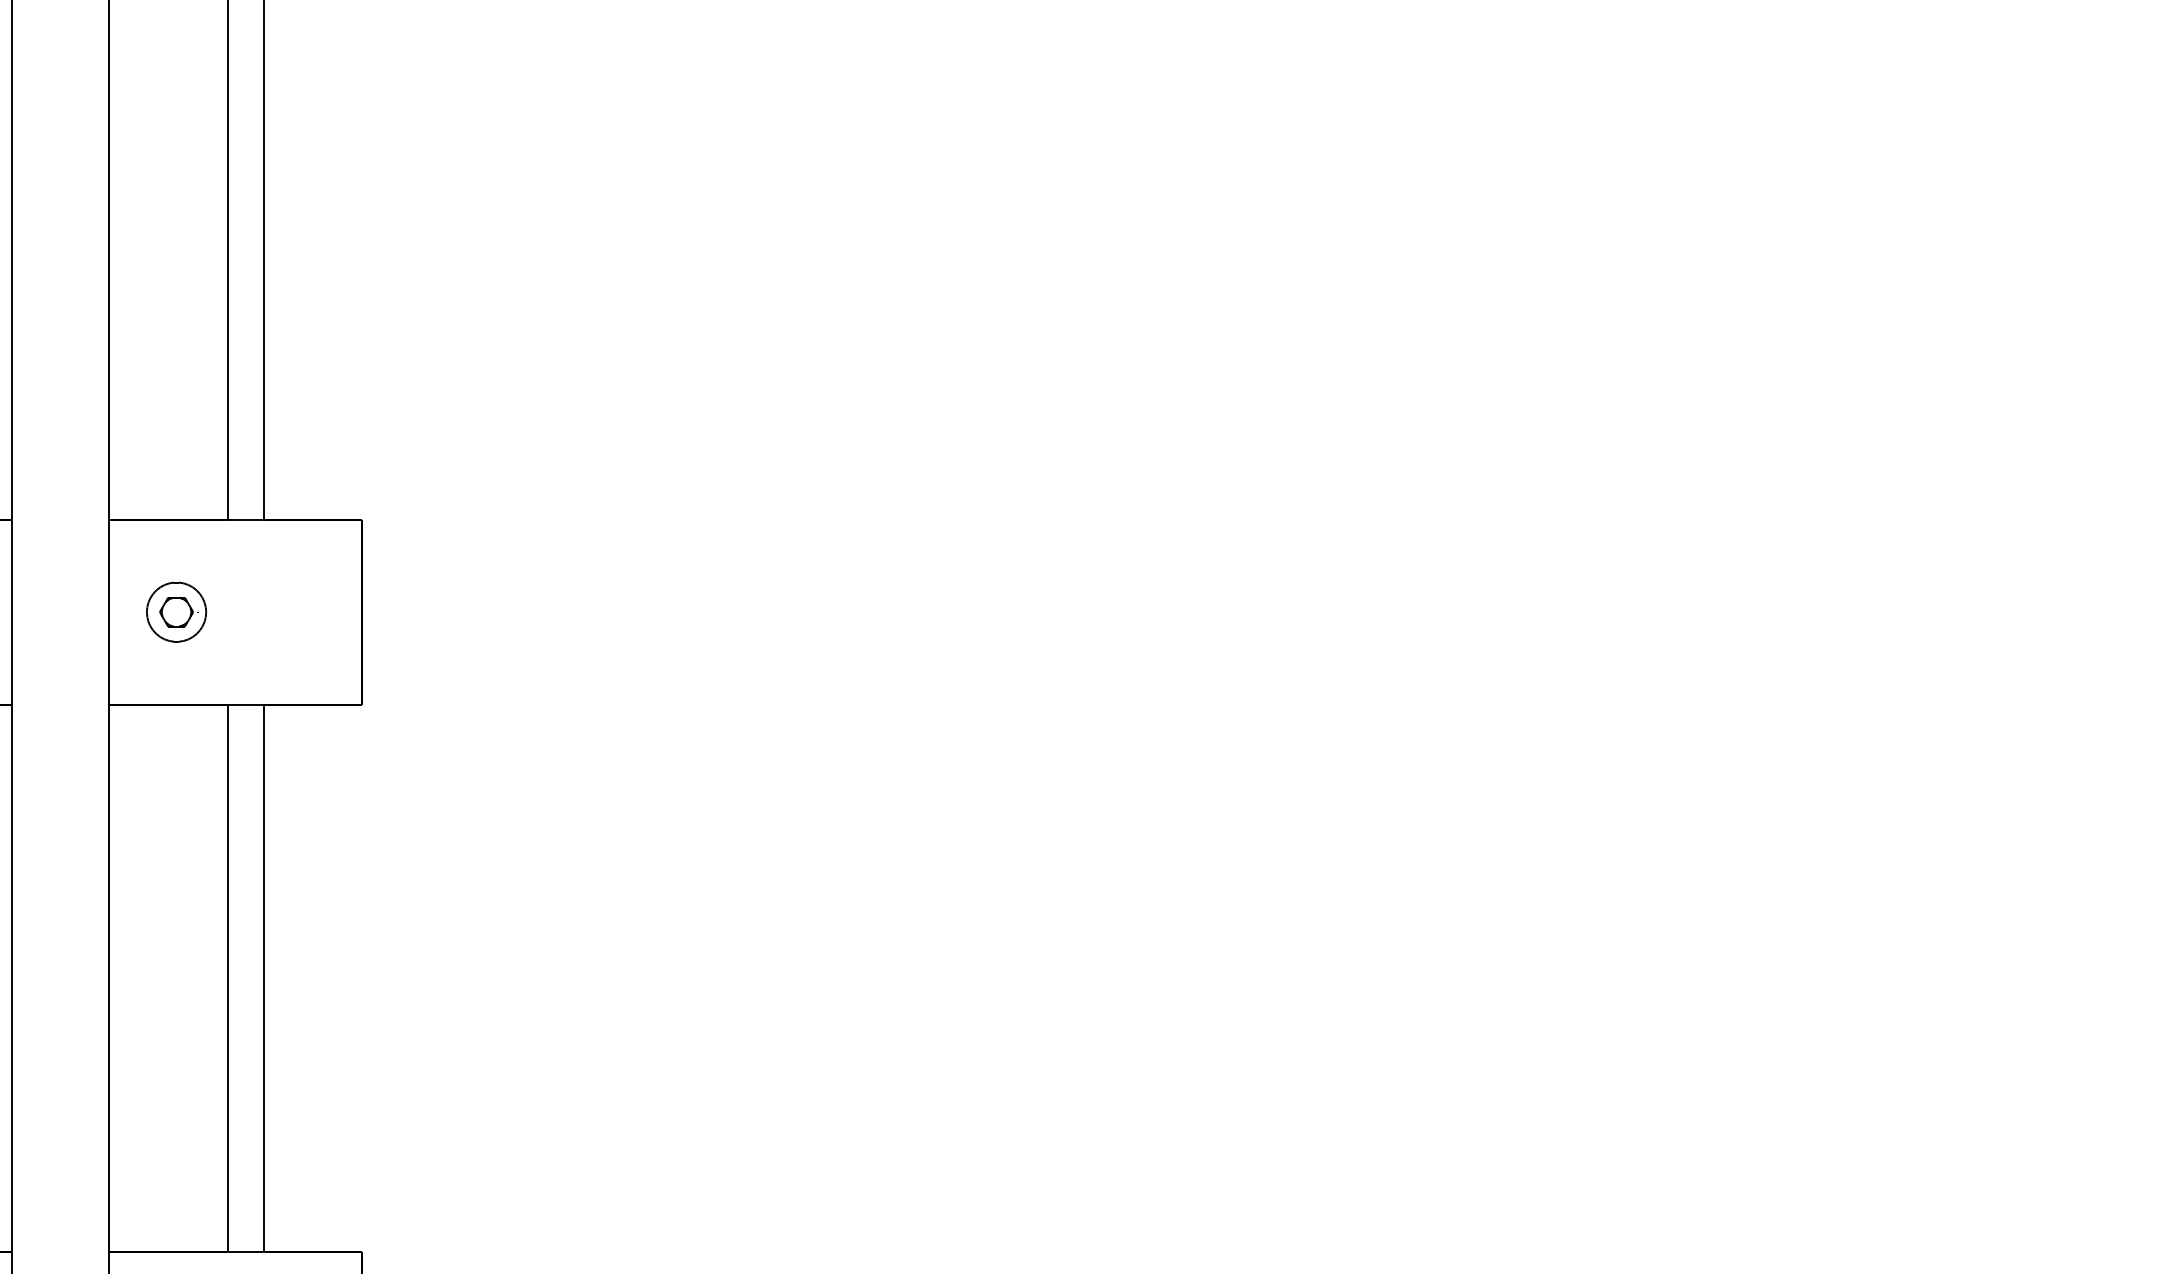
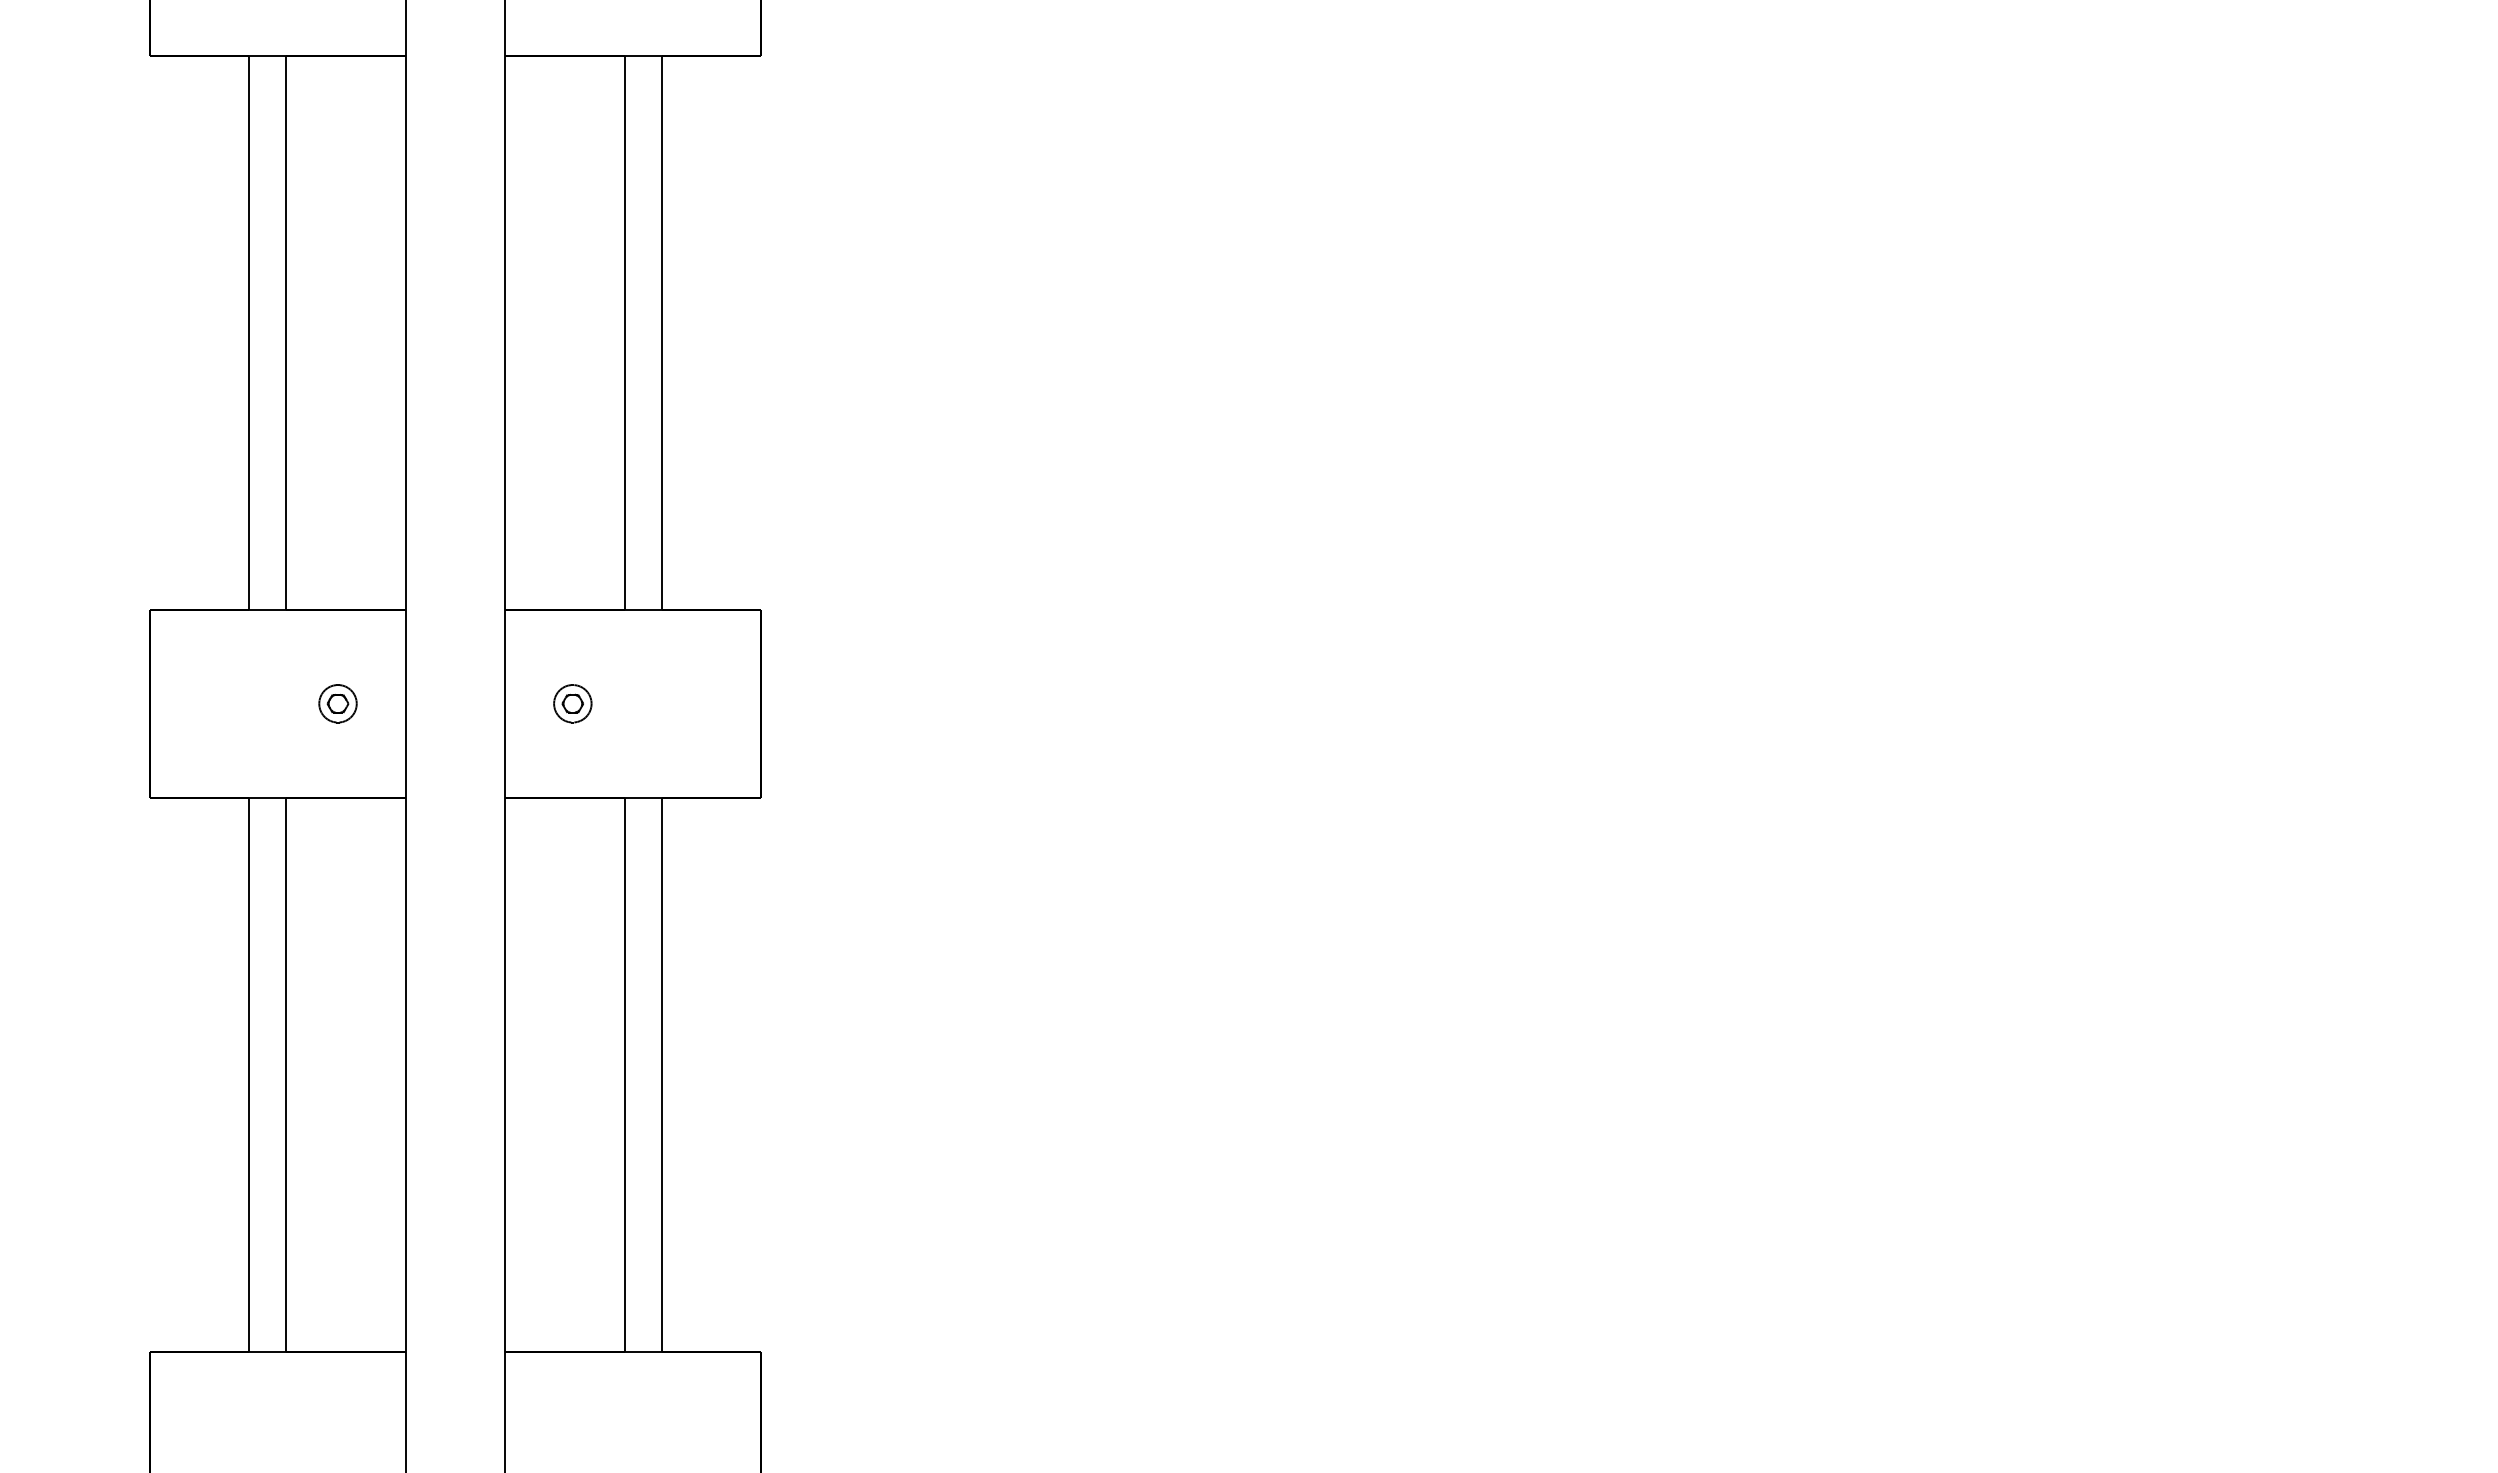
part: (176, 612) -> (572, 703), size x0.62

